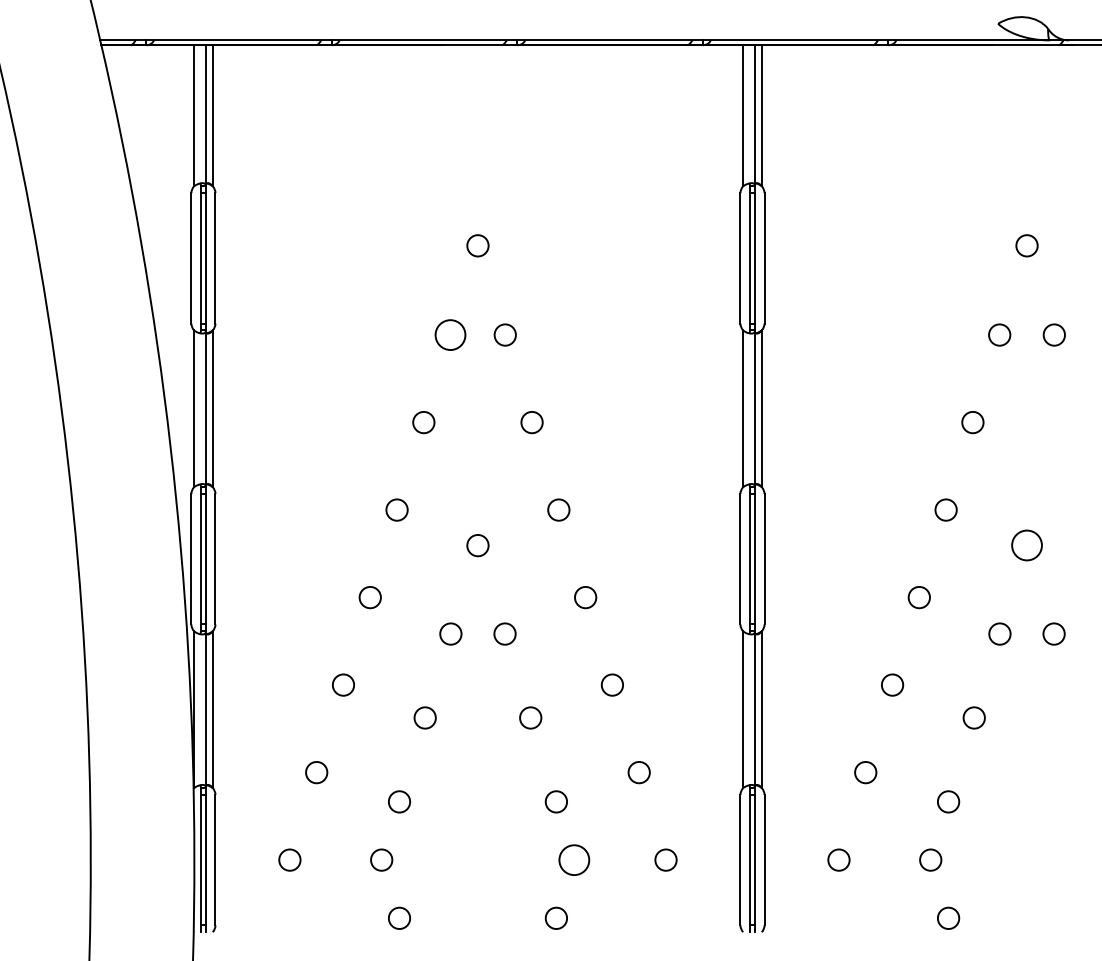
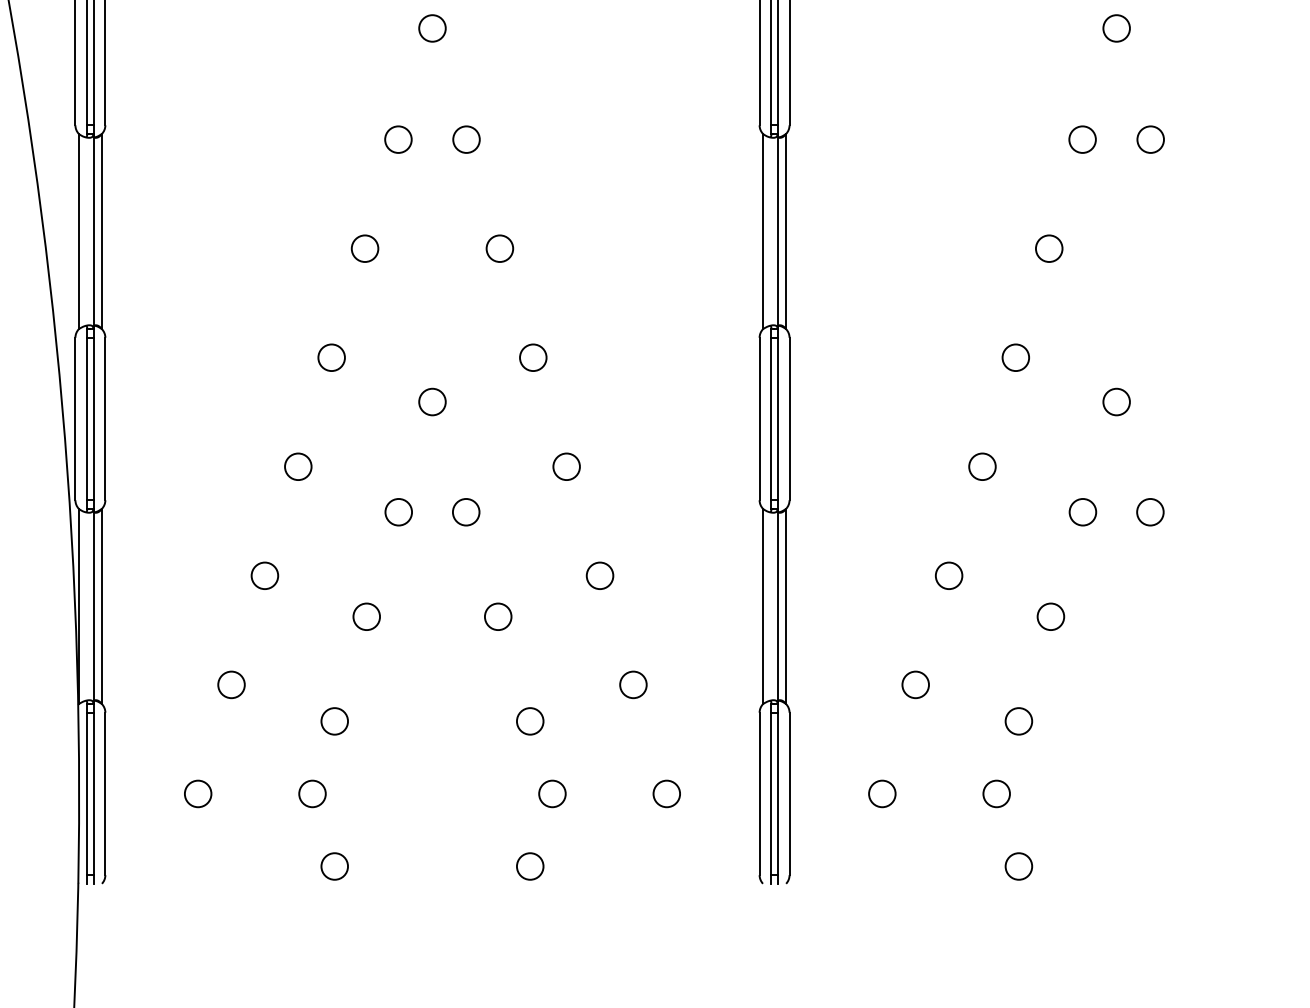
circle: (450, 334) -> (398, 138), size x0.71
circle: (1026, 545) -> (1116, 401), size x0.71
circle: (573, 859) -> (551, 793), size x0.71

